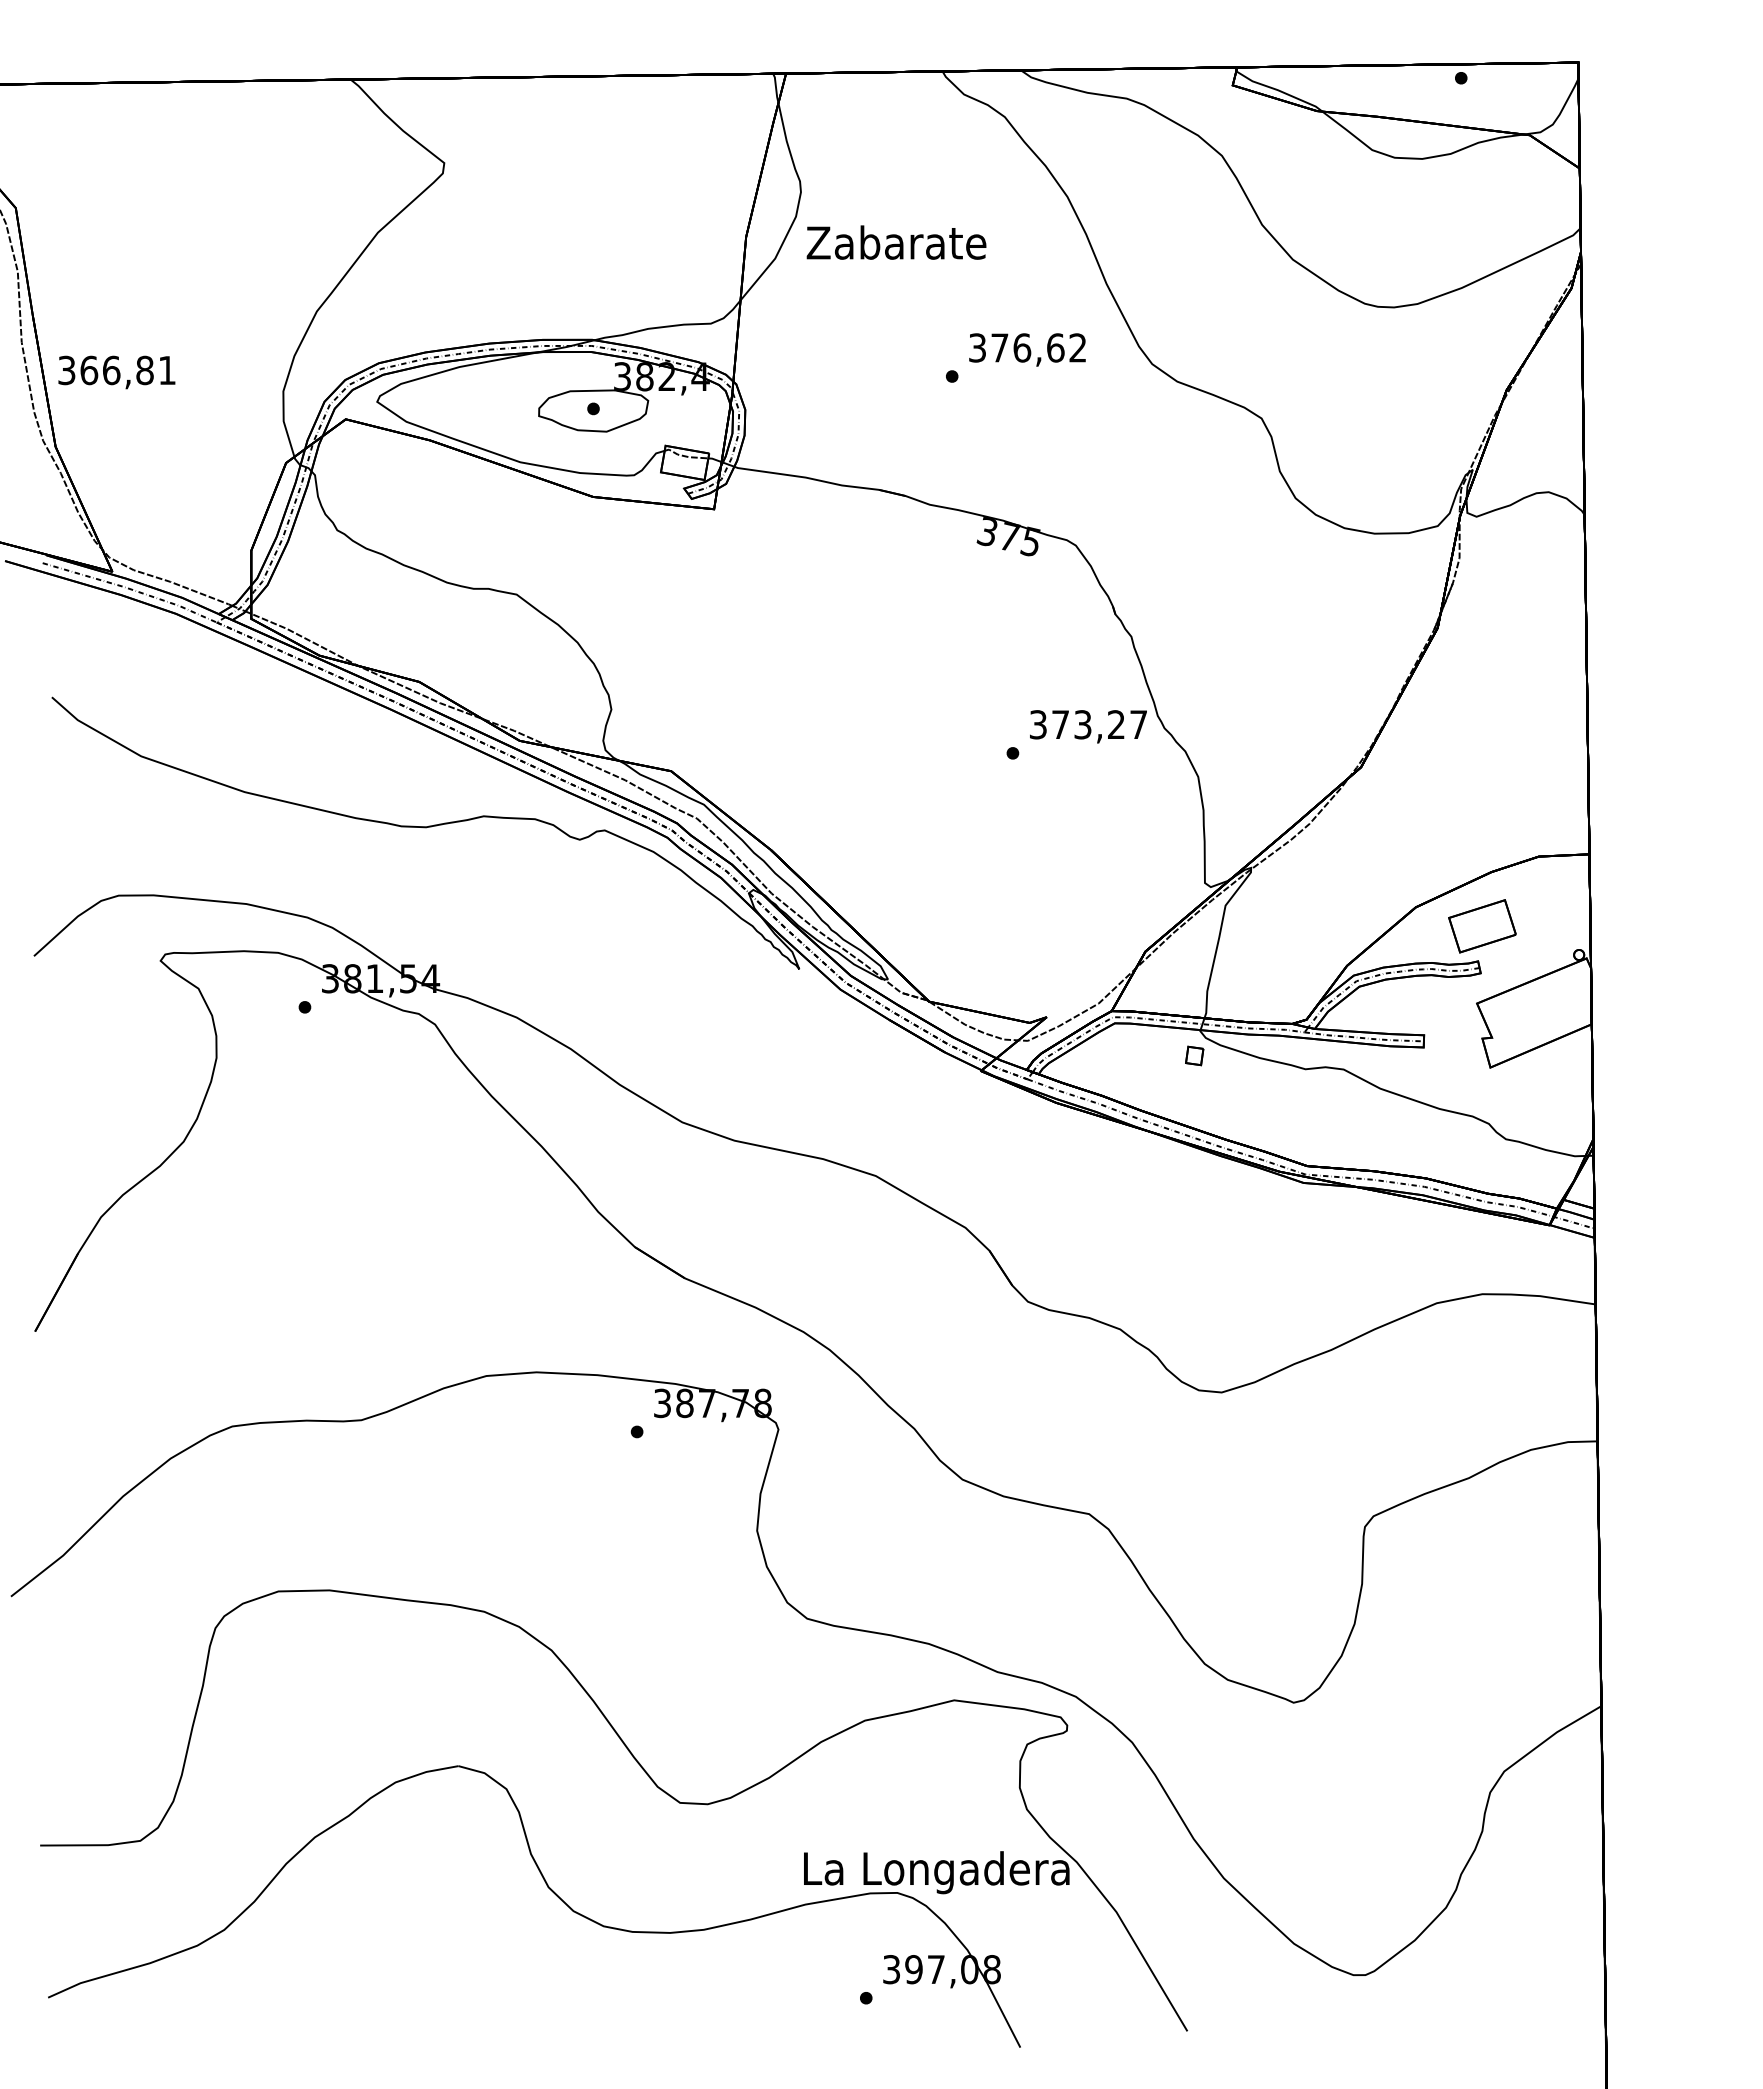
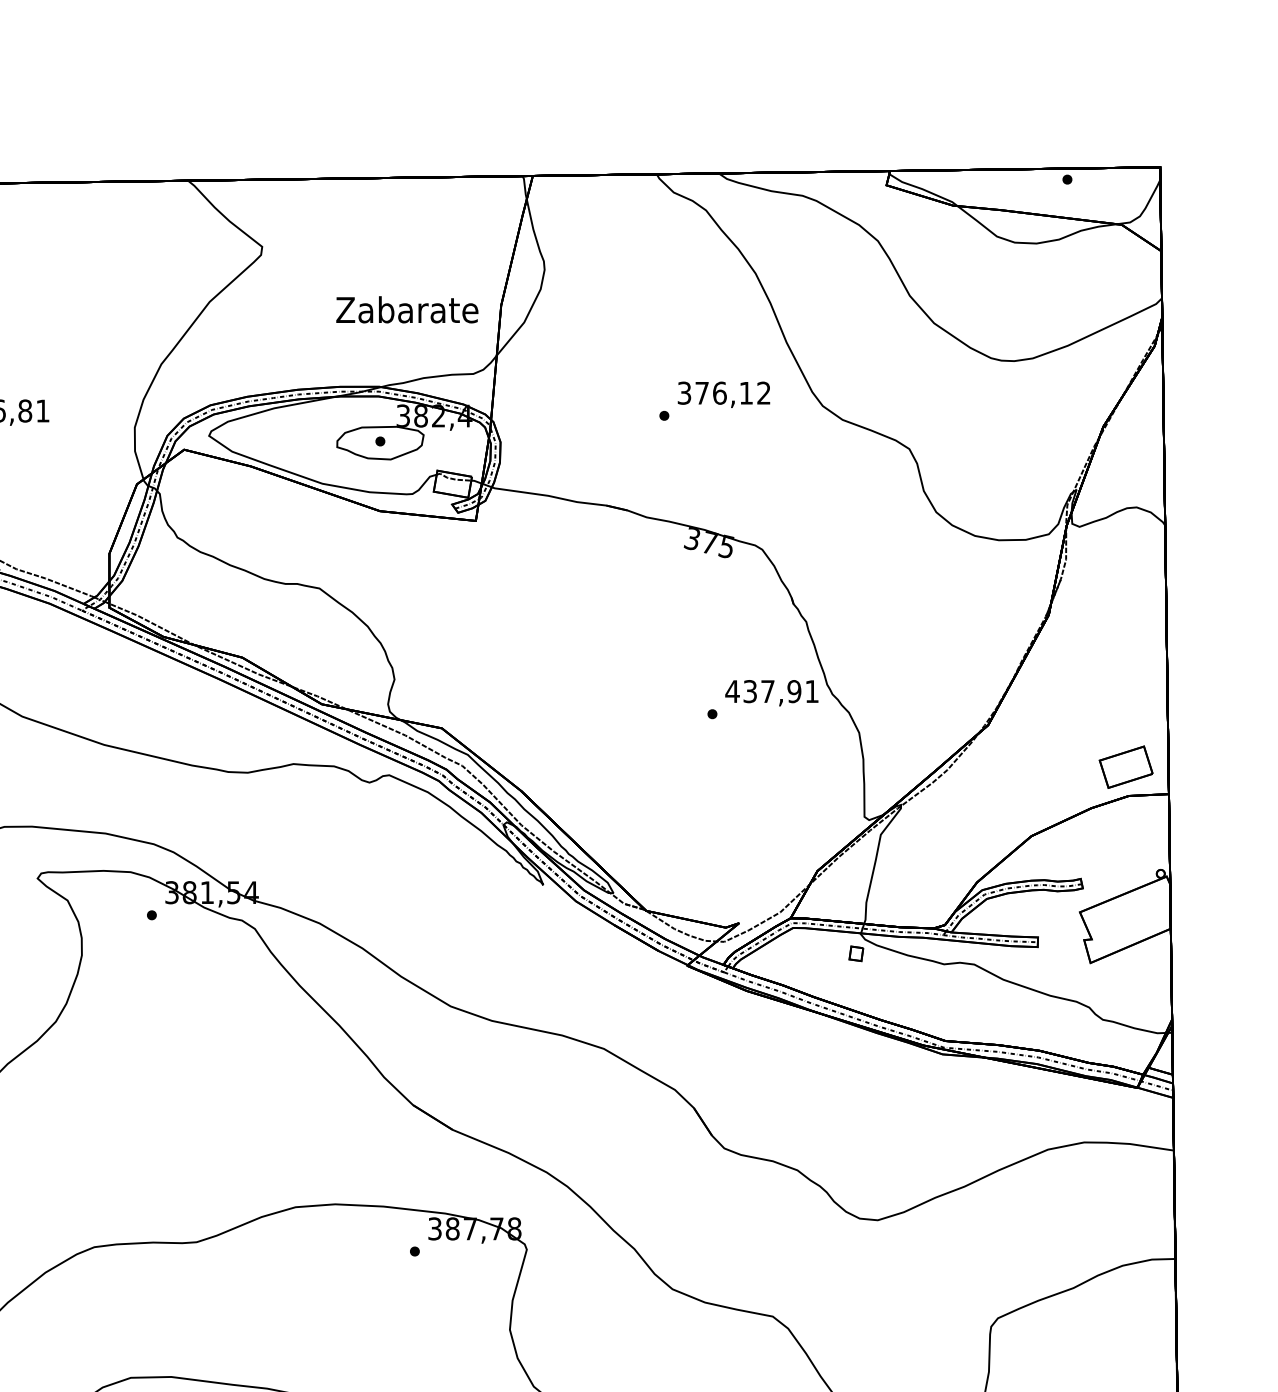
text: (896, 242) -> (407, 309), moved
text: (1055, 347) -> (746, 392), 376,62 -> 376,12
text: (1087, 724) -> (771, 691), 373,27 -> 437,91
part: (1482, 926) -> (1126, 767), moved

